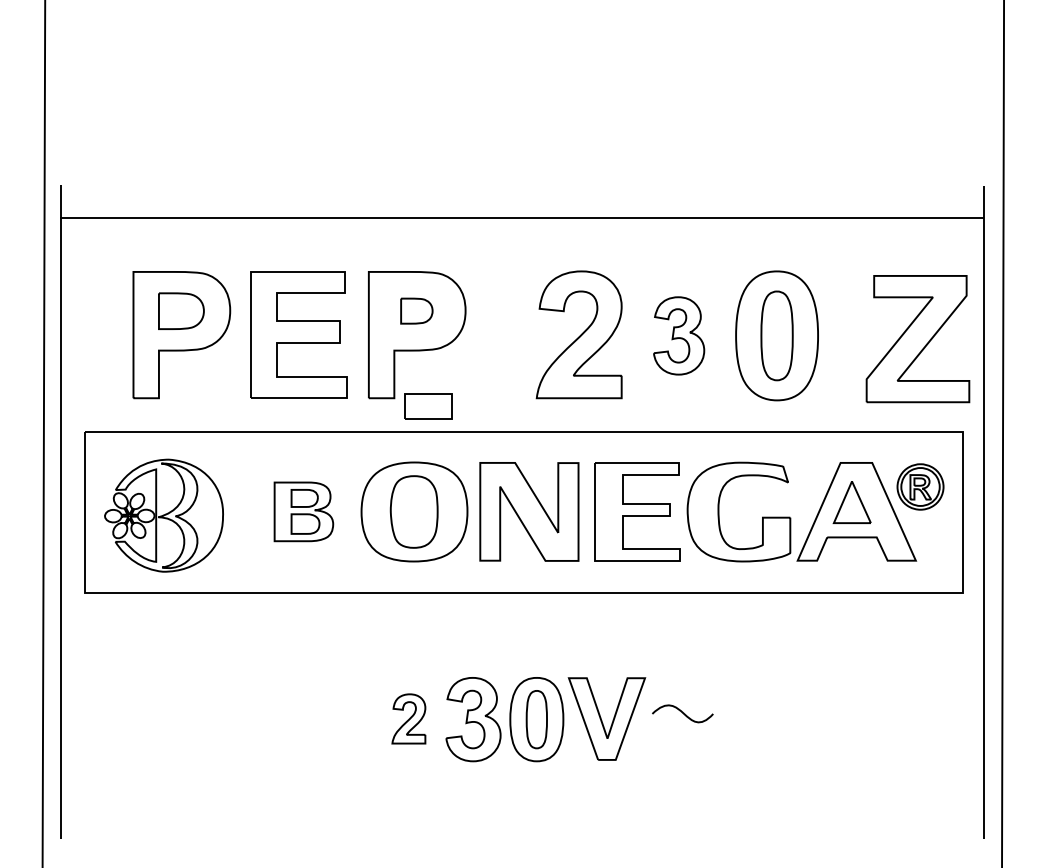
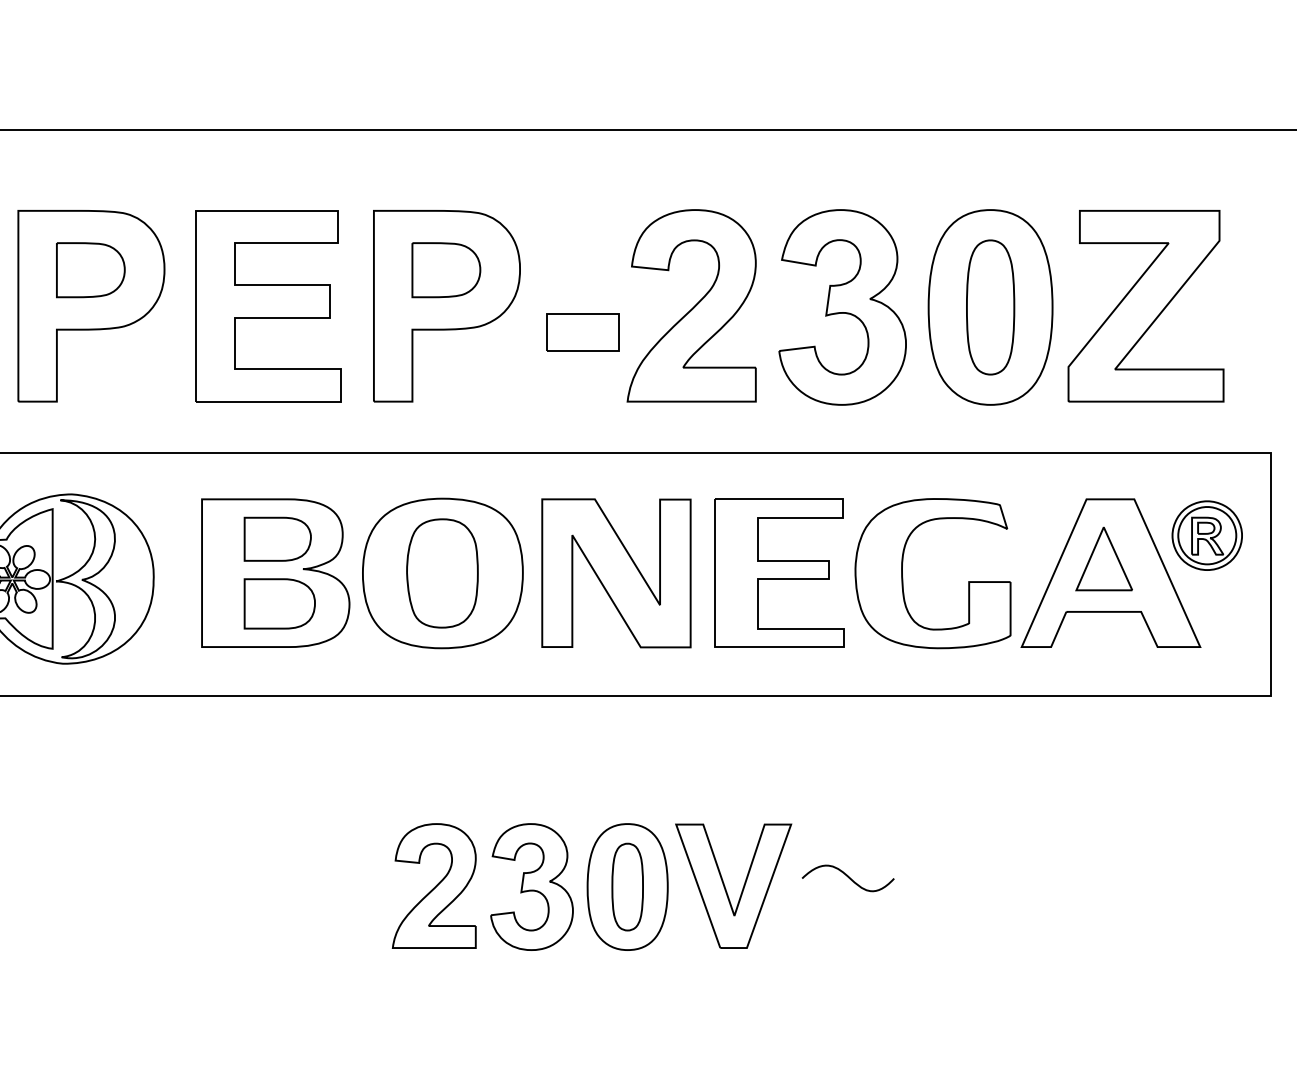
part: (416, 310) -> (445, 269), size x1.43
part: (678, 335) -> (841, 306), size x1.67
part: (917, 339) -> (1145, 306), moved
part: (428, 406) -> (583, 332), moved
part: (303, 511) -> (275, 572), size x1.67
part: (408, 718) -> (433, 885), size x1.67

